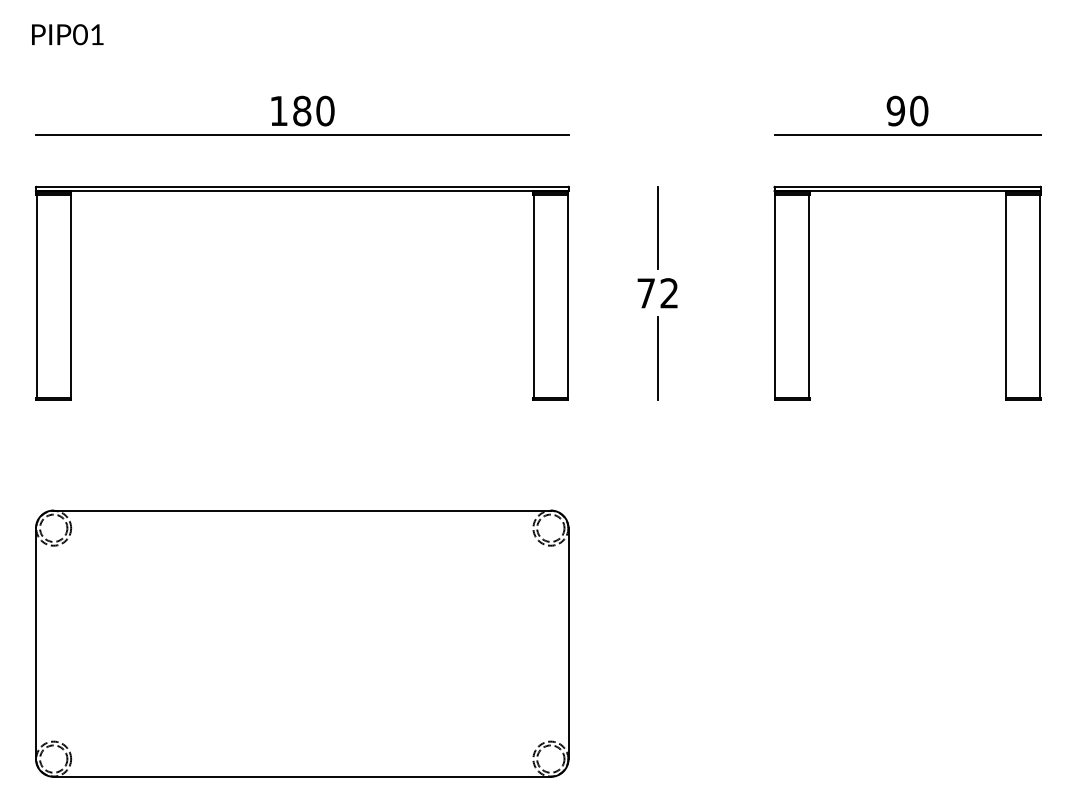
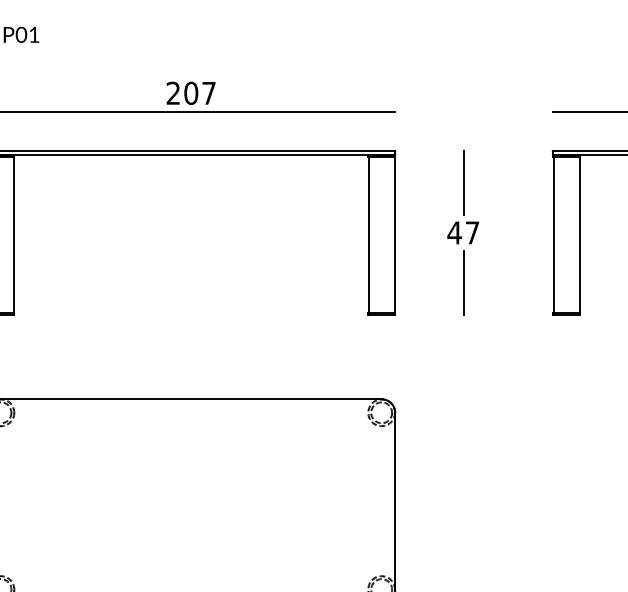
text: (302, 110) -> (191, 92), 180 -> 207
text: (656, 293) -> (462, 233), 72 -> 47

